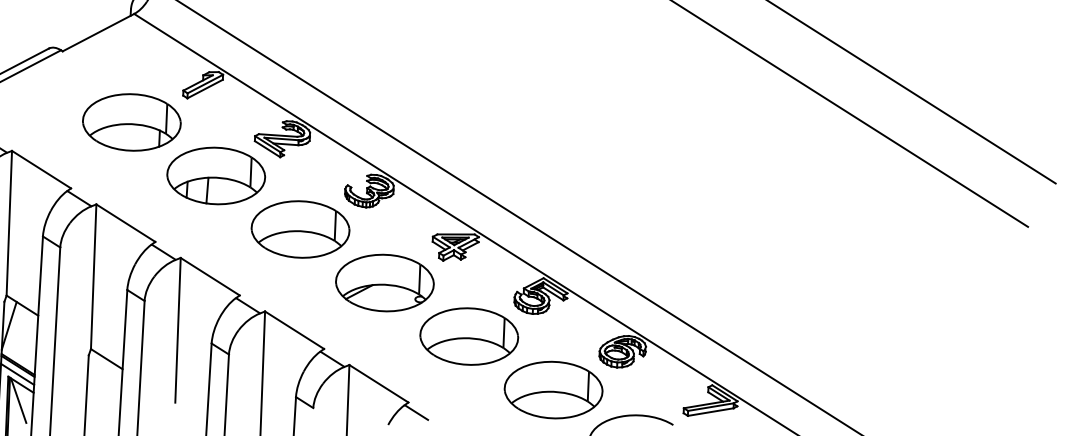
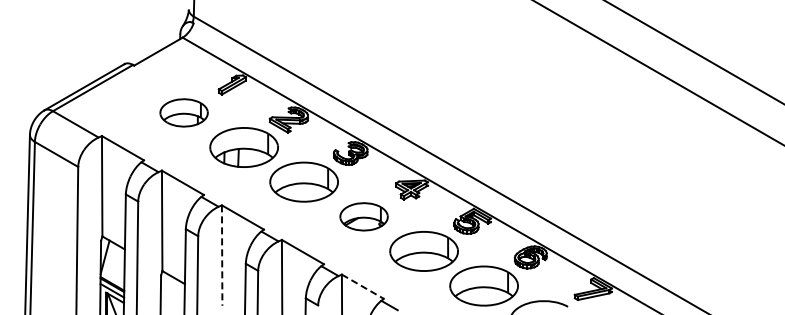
part: (130, 121) -> (183, 112), size x0.7
part: (384, 282) -> (363, 216), size x0.7
line: (178, 331) -> (222, 256), solid -> dashed
line: (379, 383) -> (363, 286), solid -> dashed

